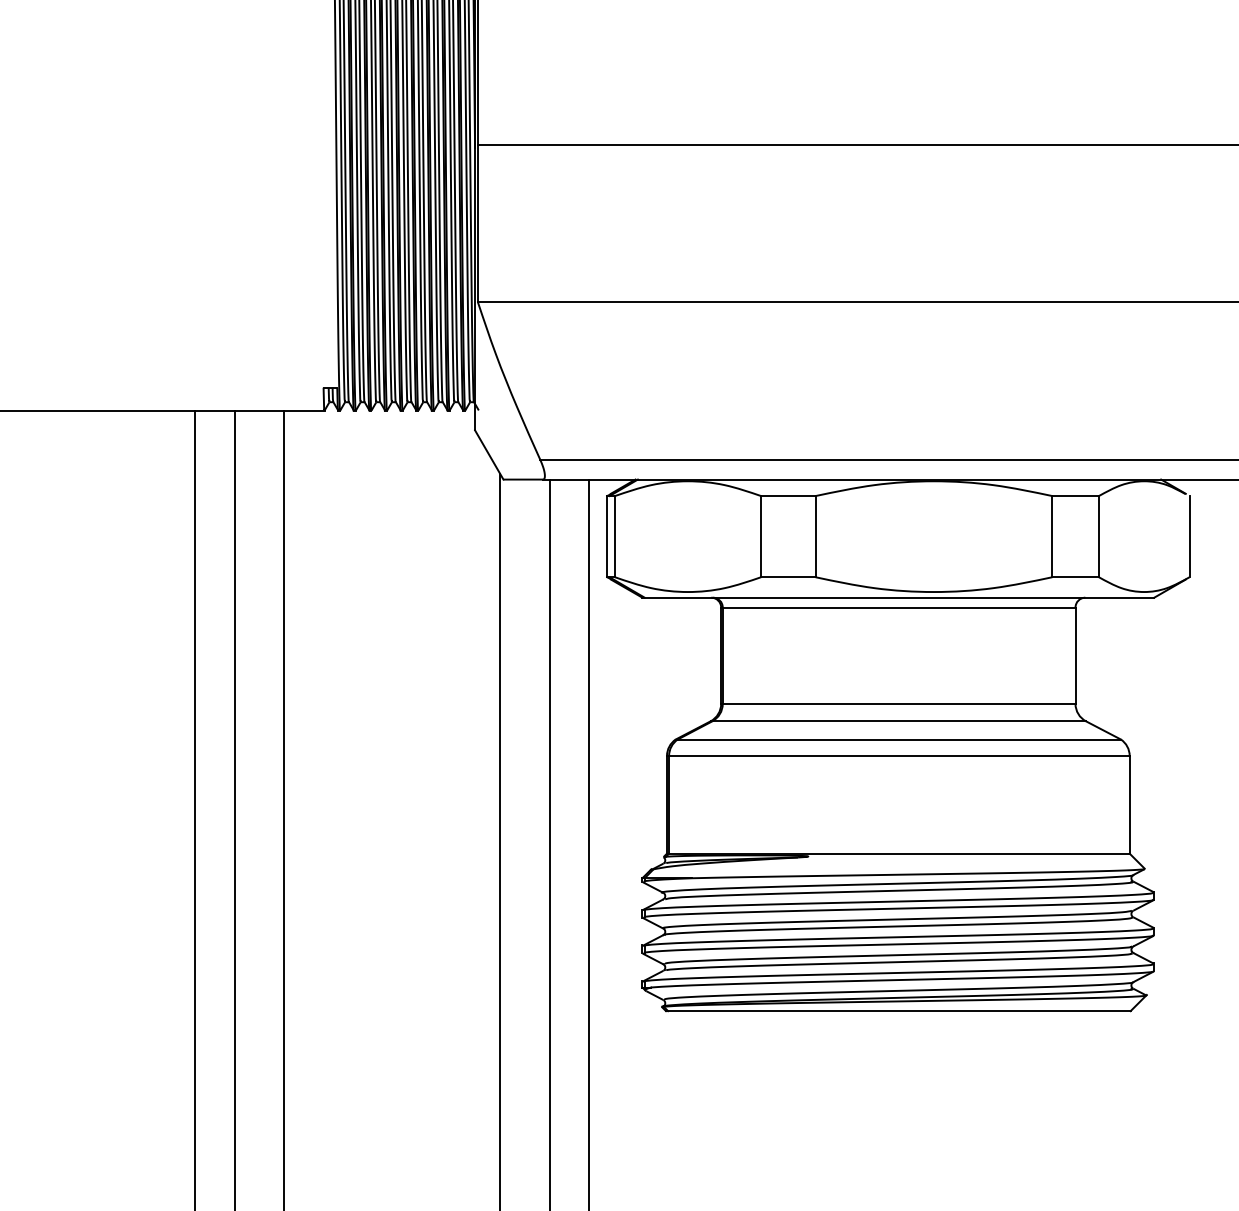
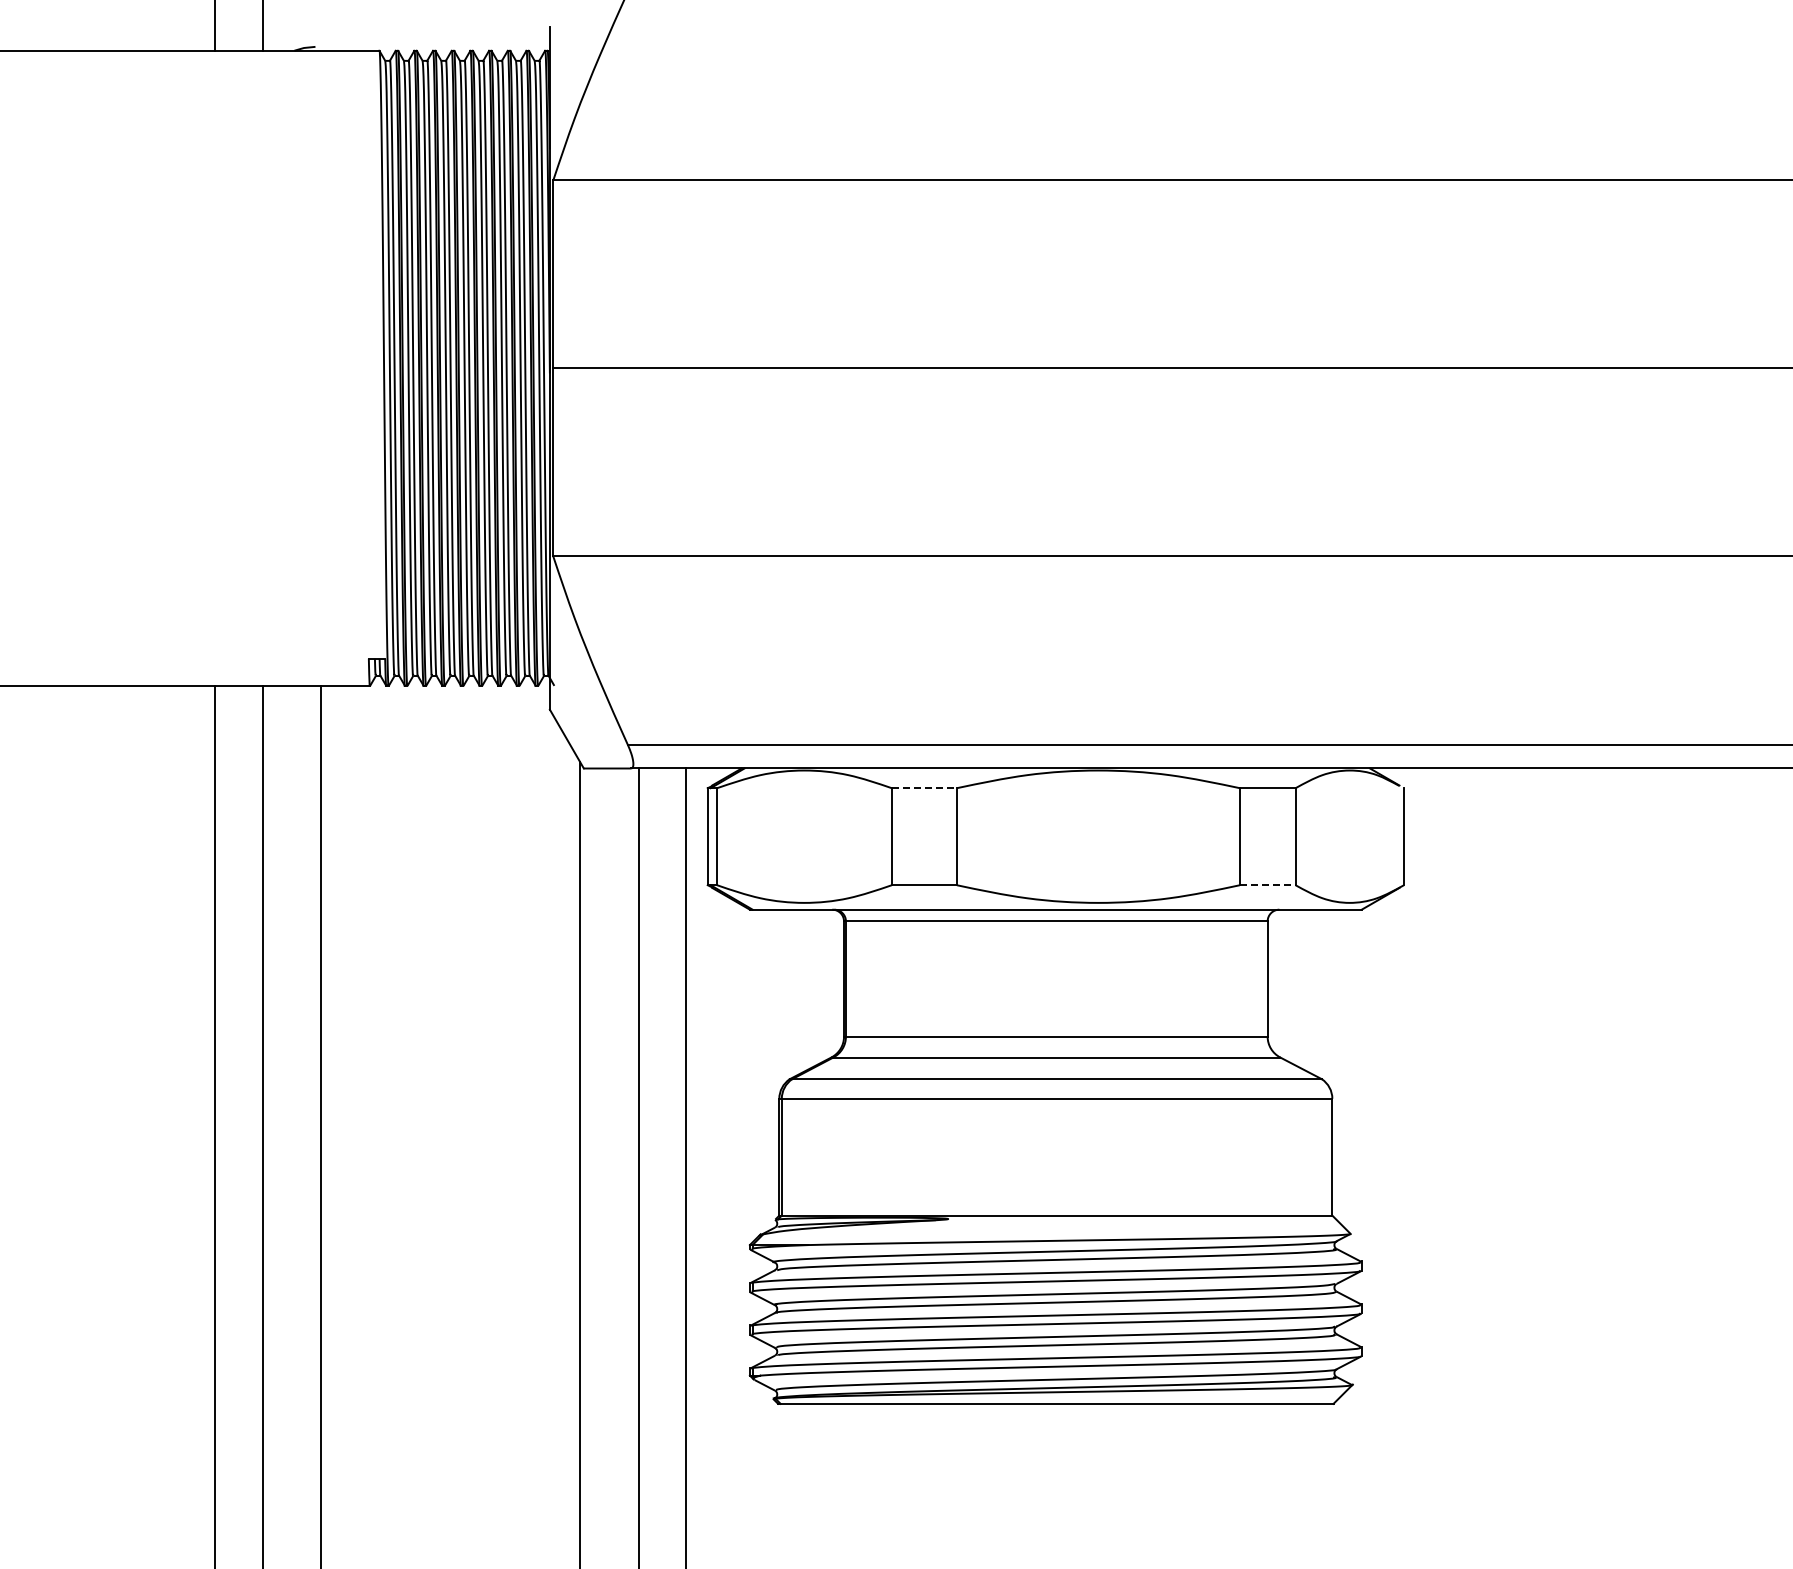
line: (788, 496) -> (924, 788), solid -> dashed
line: (1075, 577) -> (1267, 885), solid -> dashed

